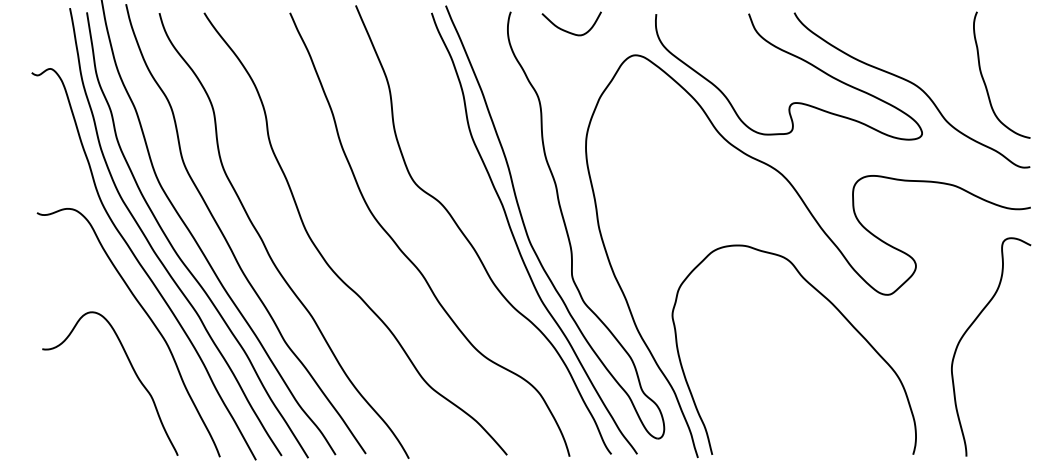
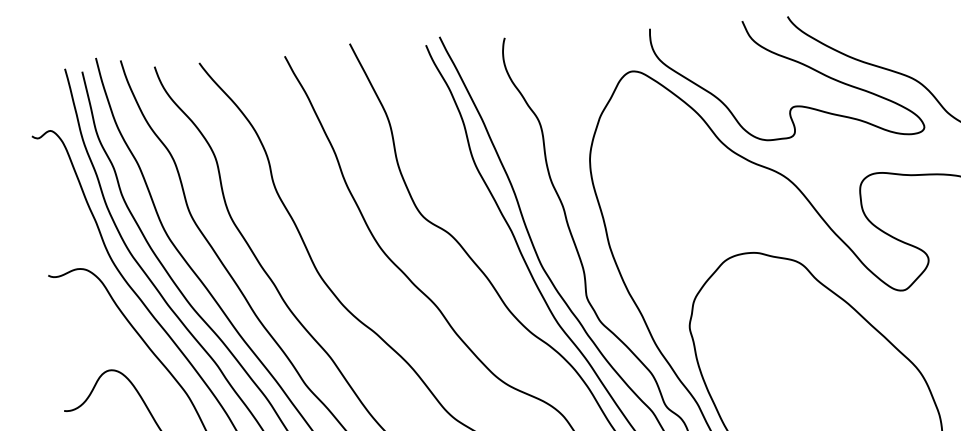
curve: (569, 31) -> (564, 52), removed

